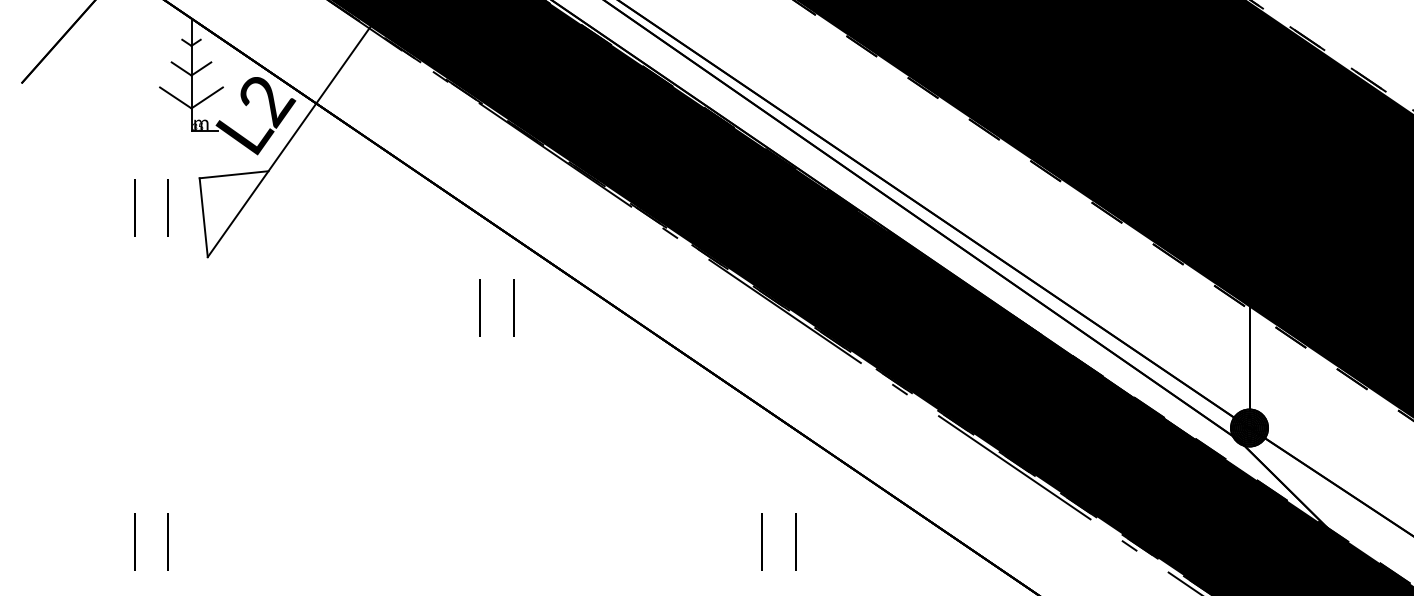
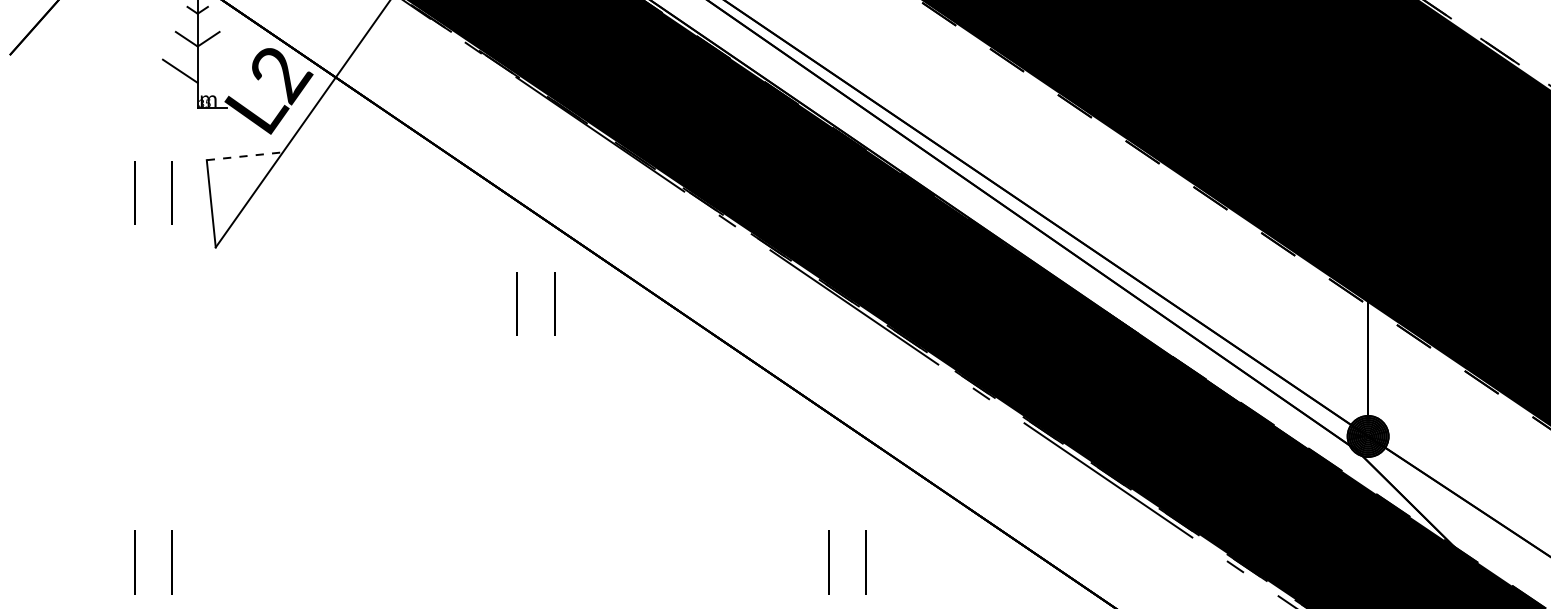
line: (206, 97) -> (214, 70), removed
line: (234, 174) -> (245, 155), solid -> dashed

